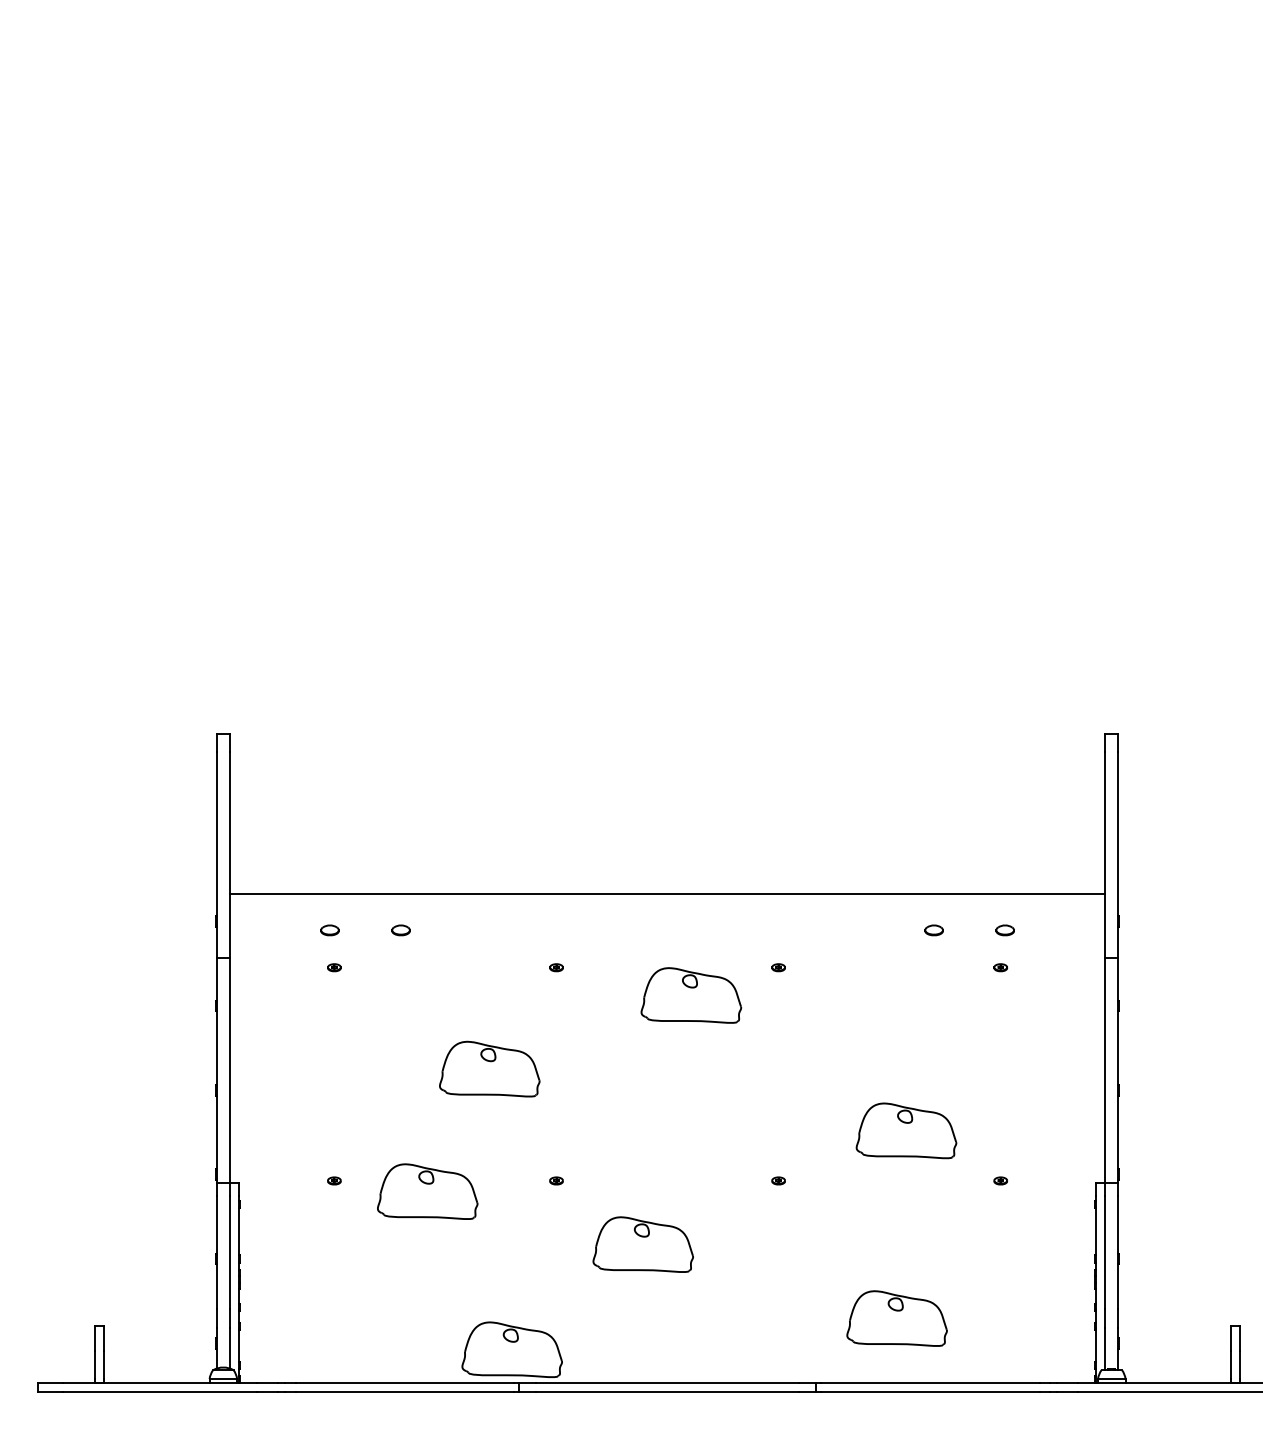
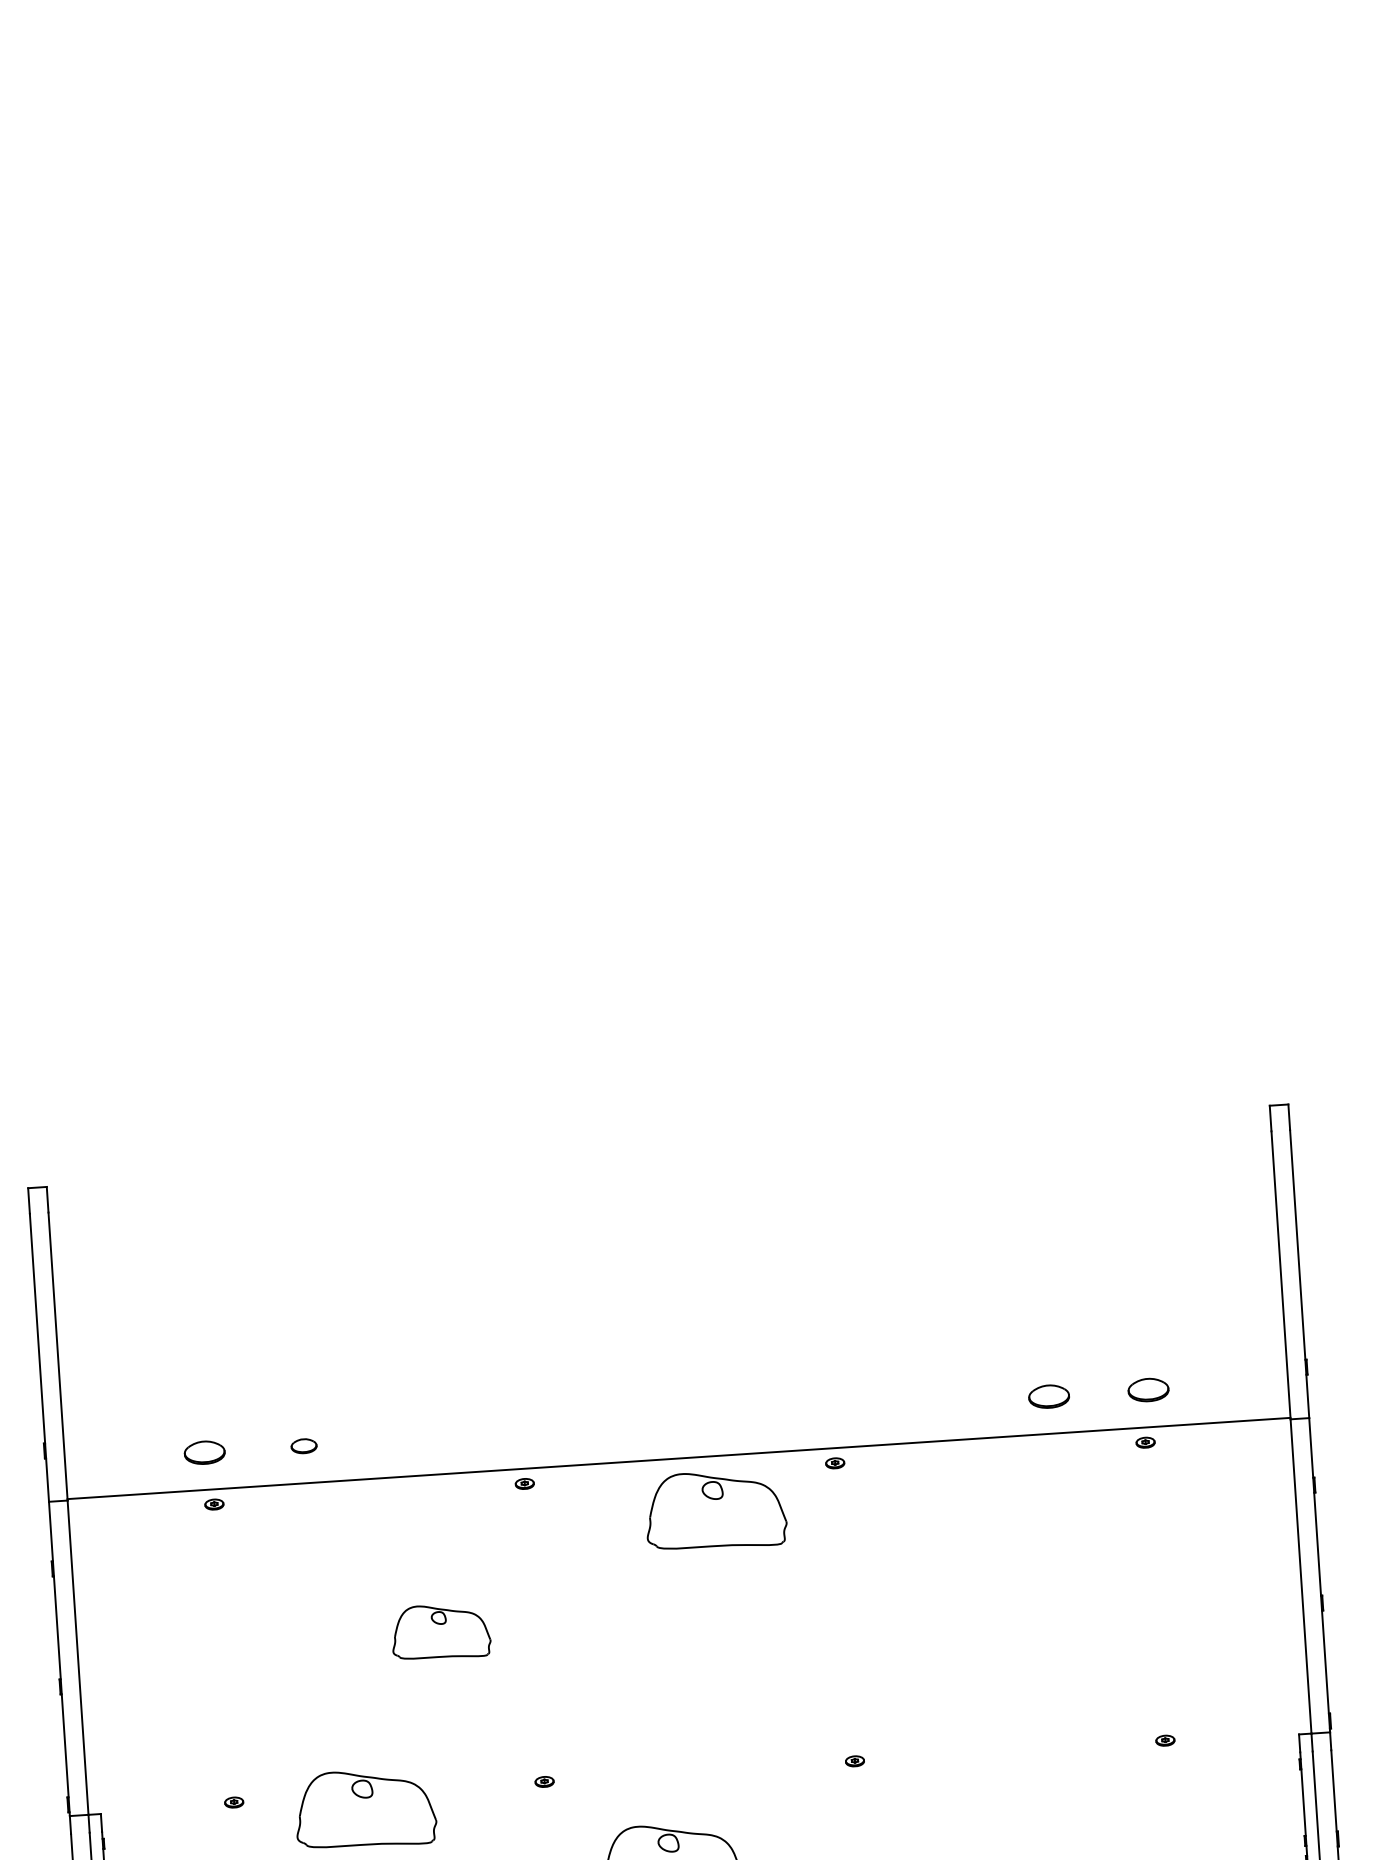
line: (667, 893) -> (678, 1457), moved
part: (329, 930) -> (204, 1452), size x1.6
part: (933, 930) -> (1048, 1396), size x1.6
part: (1004, 930) -> (1147, 1390), size x1.6
part: (489, 1068) -> (440, 1631), size x0.7
part: (906, 1130) -> (1029, 1678), removed

